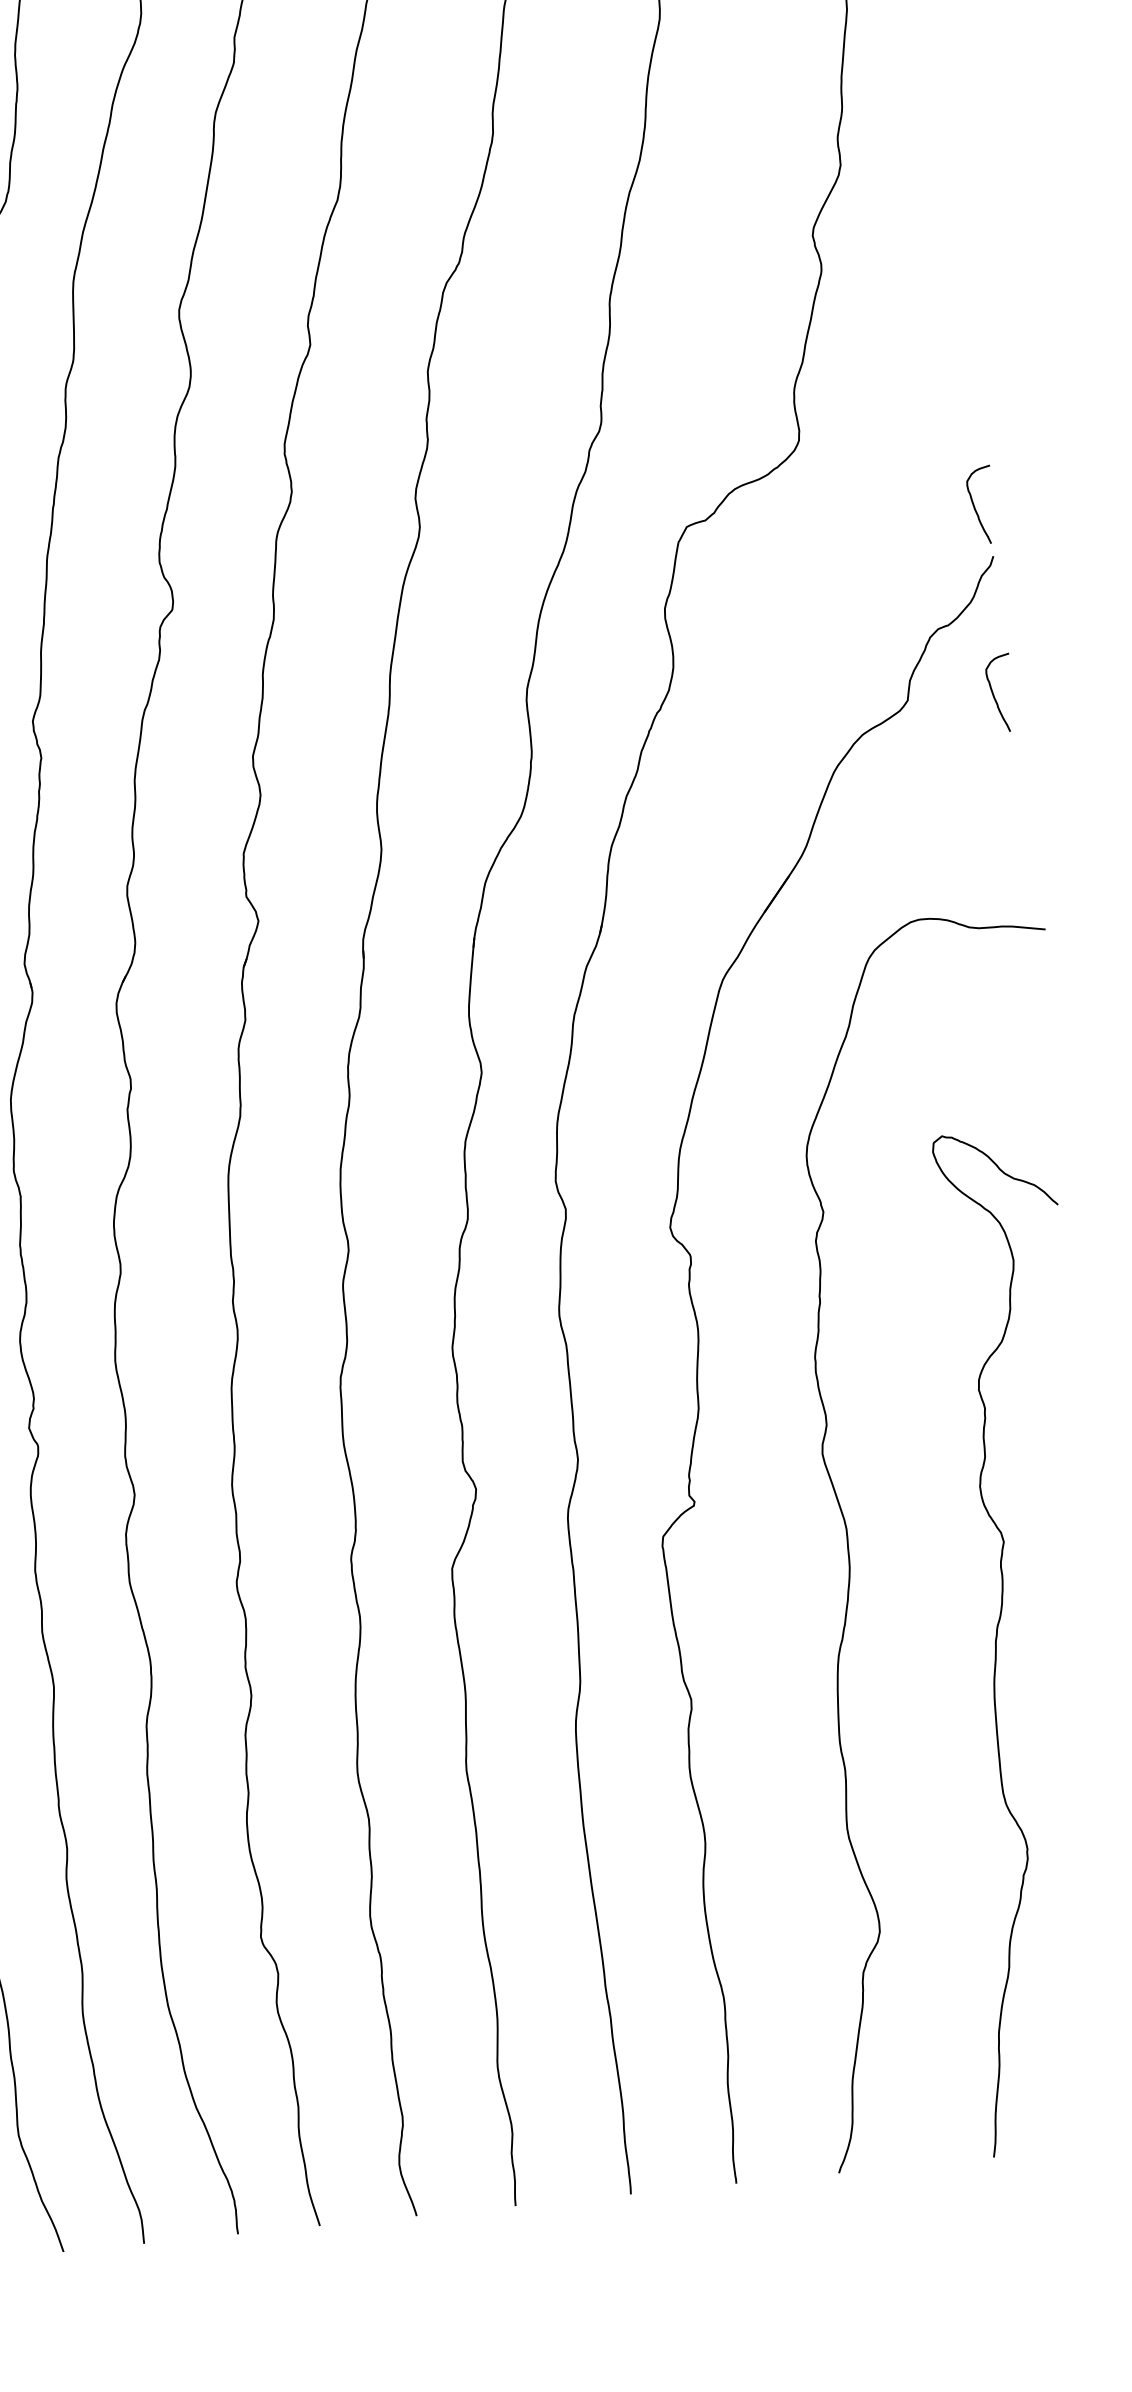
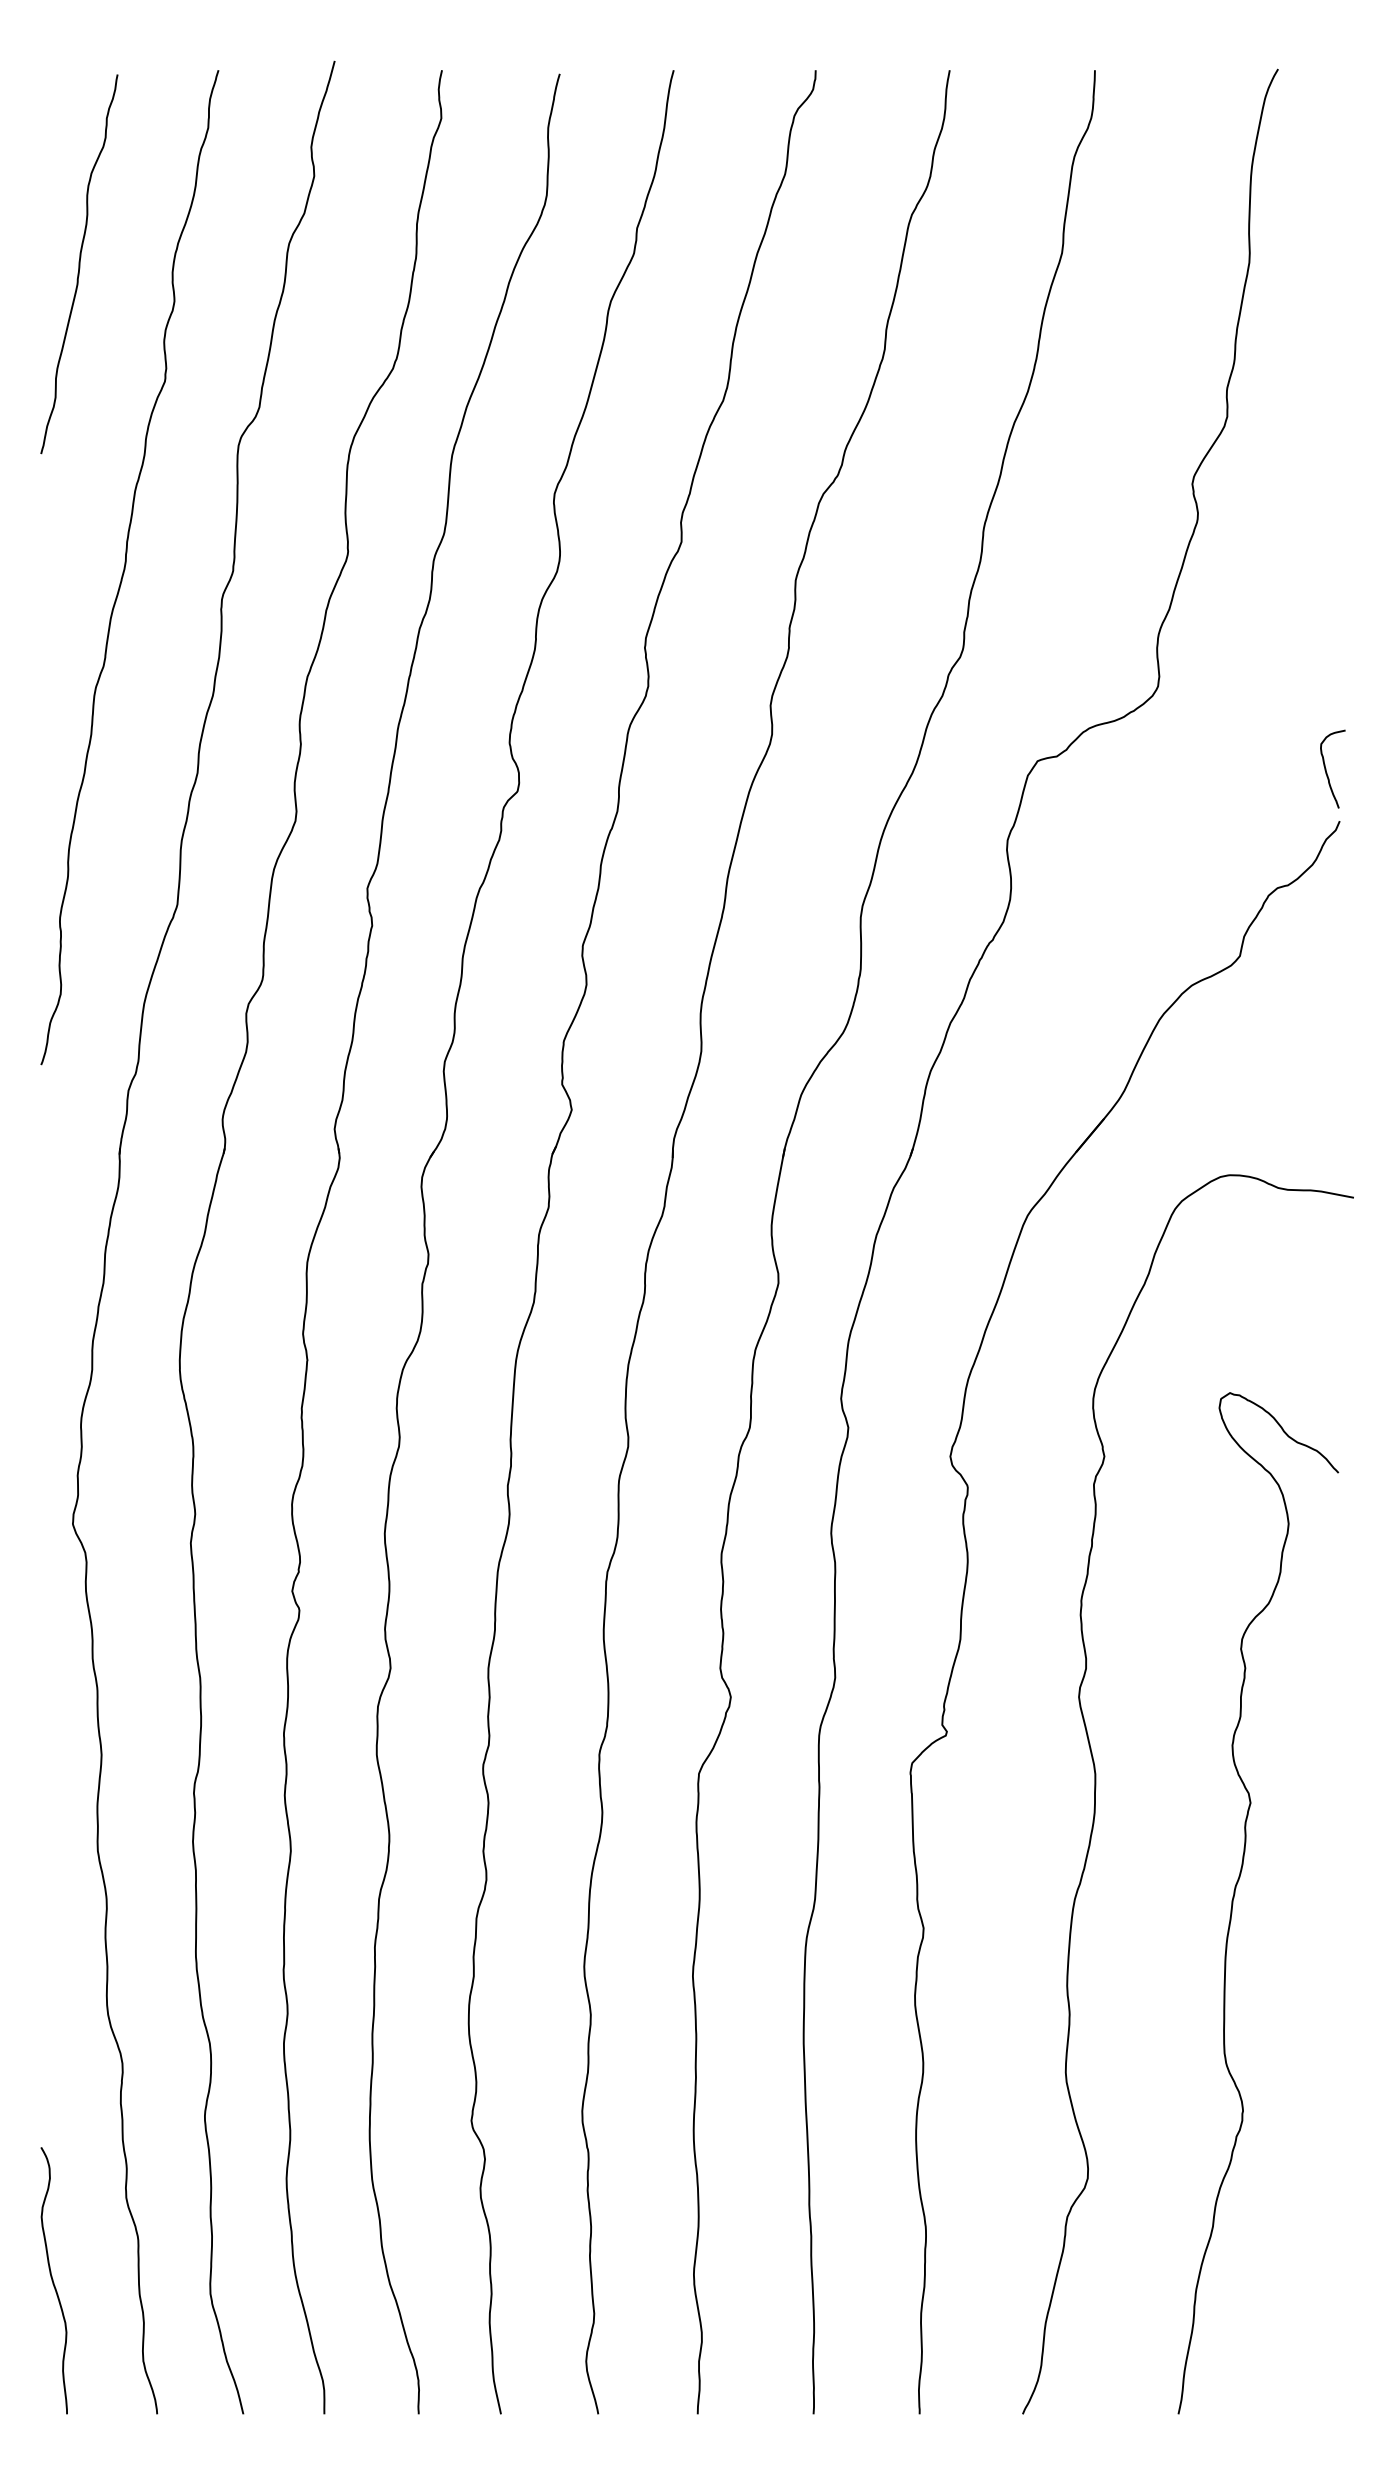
curve: (993, 693) -> (1326, 957), removed

